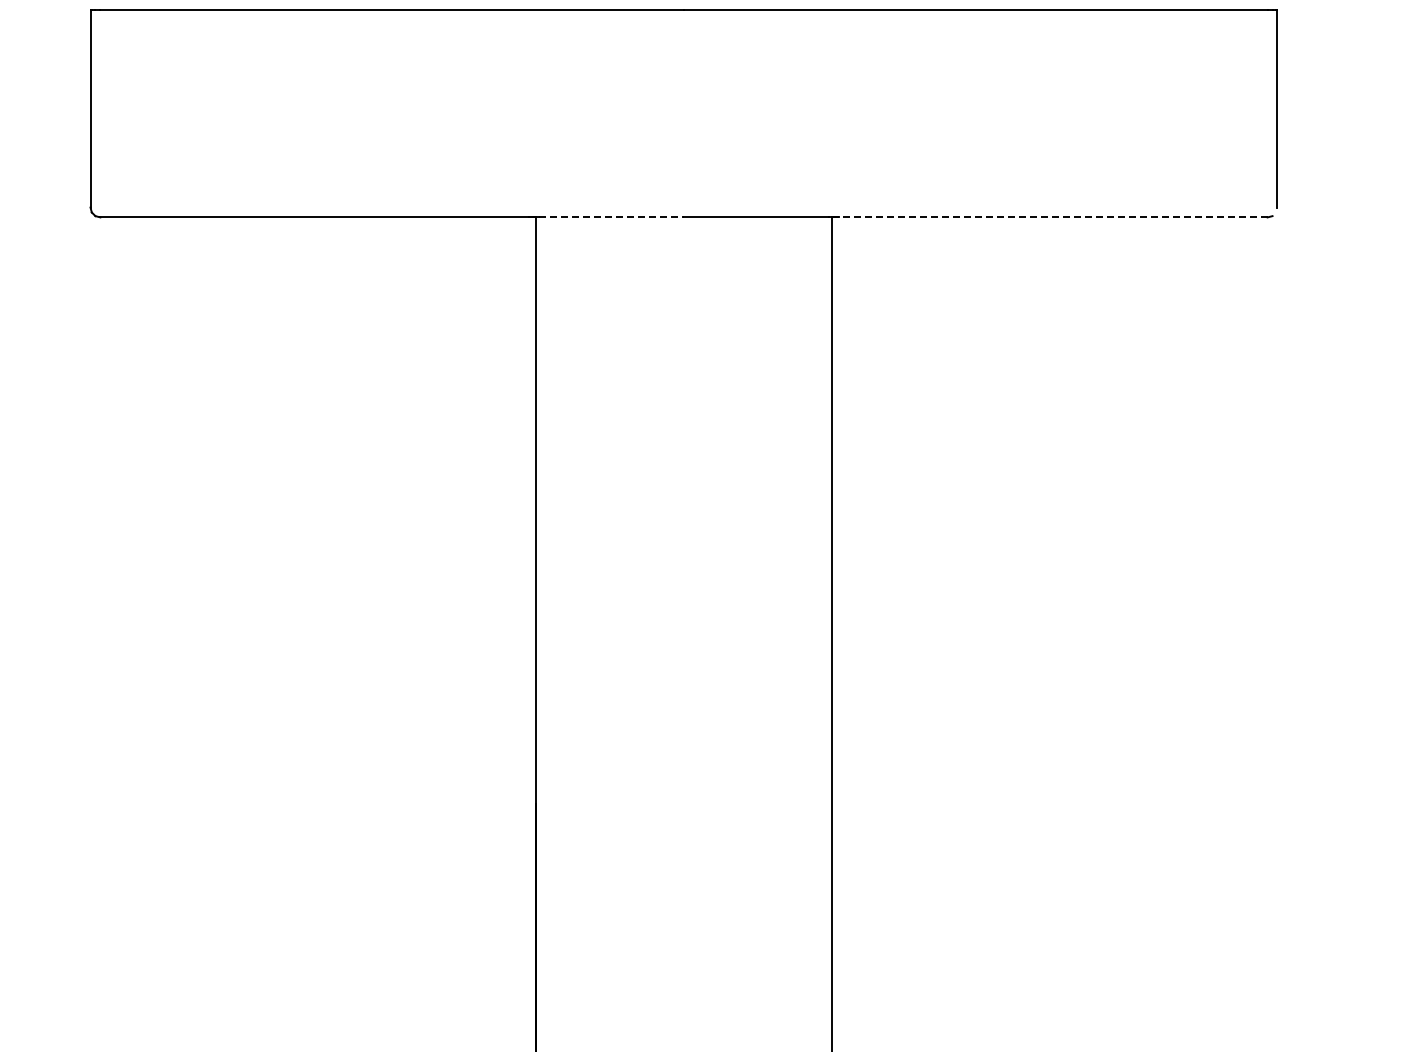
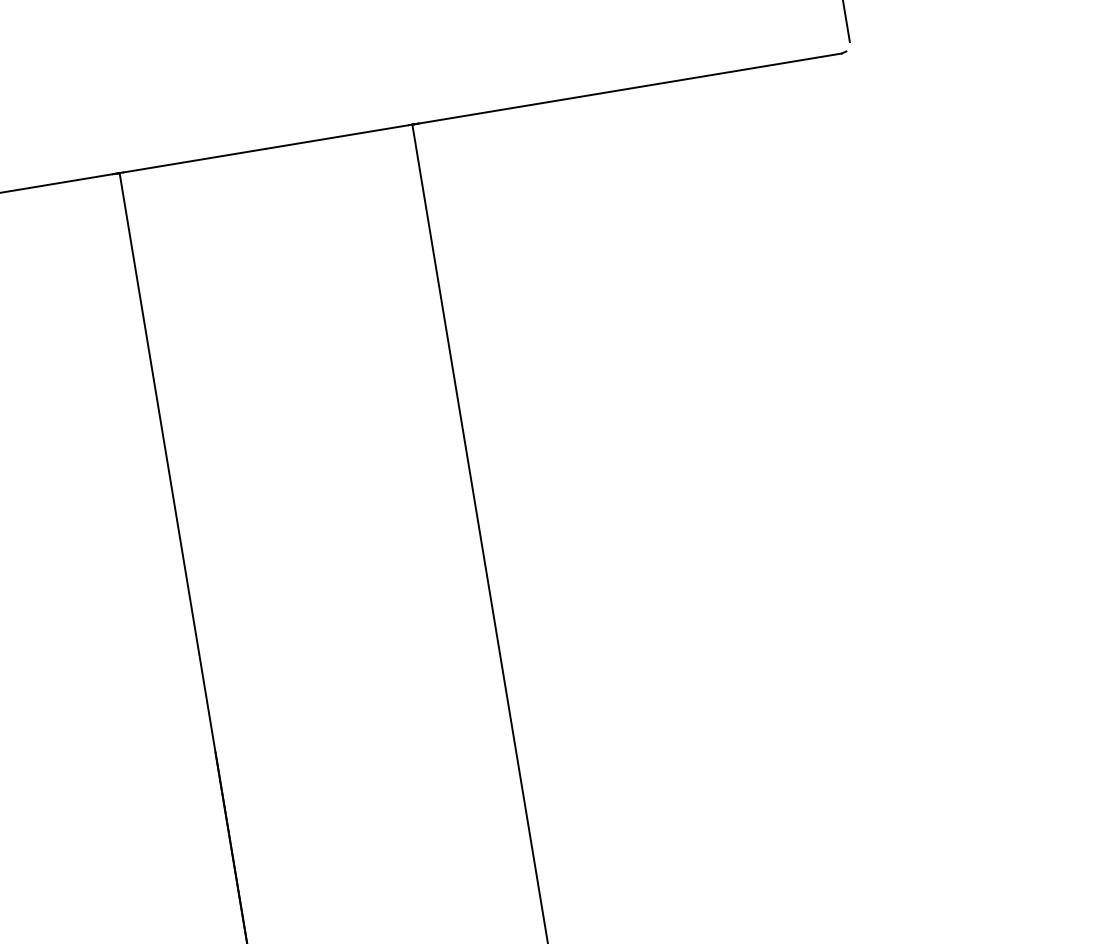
line: (612, 217) -> (195, 160), dashed -> solid
line: (1049, 217) -> (626, 89), dashed -> solid

